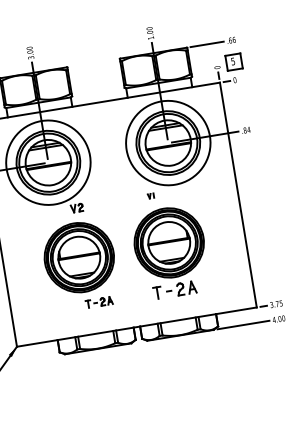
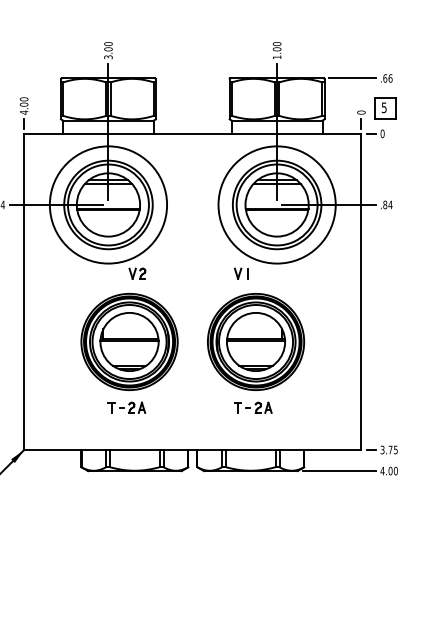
part: (150, 195) -> (241, 273), size x1.67
part: (175, 289) -> (253, 407), size x0.62
part: (99, 302) -> (126, 407), moved

